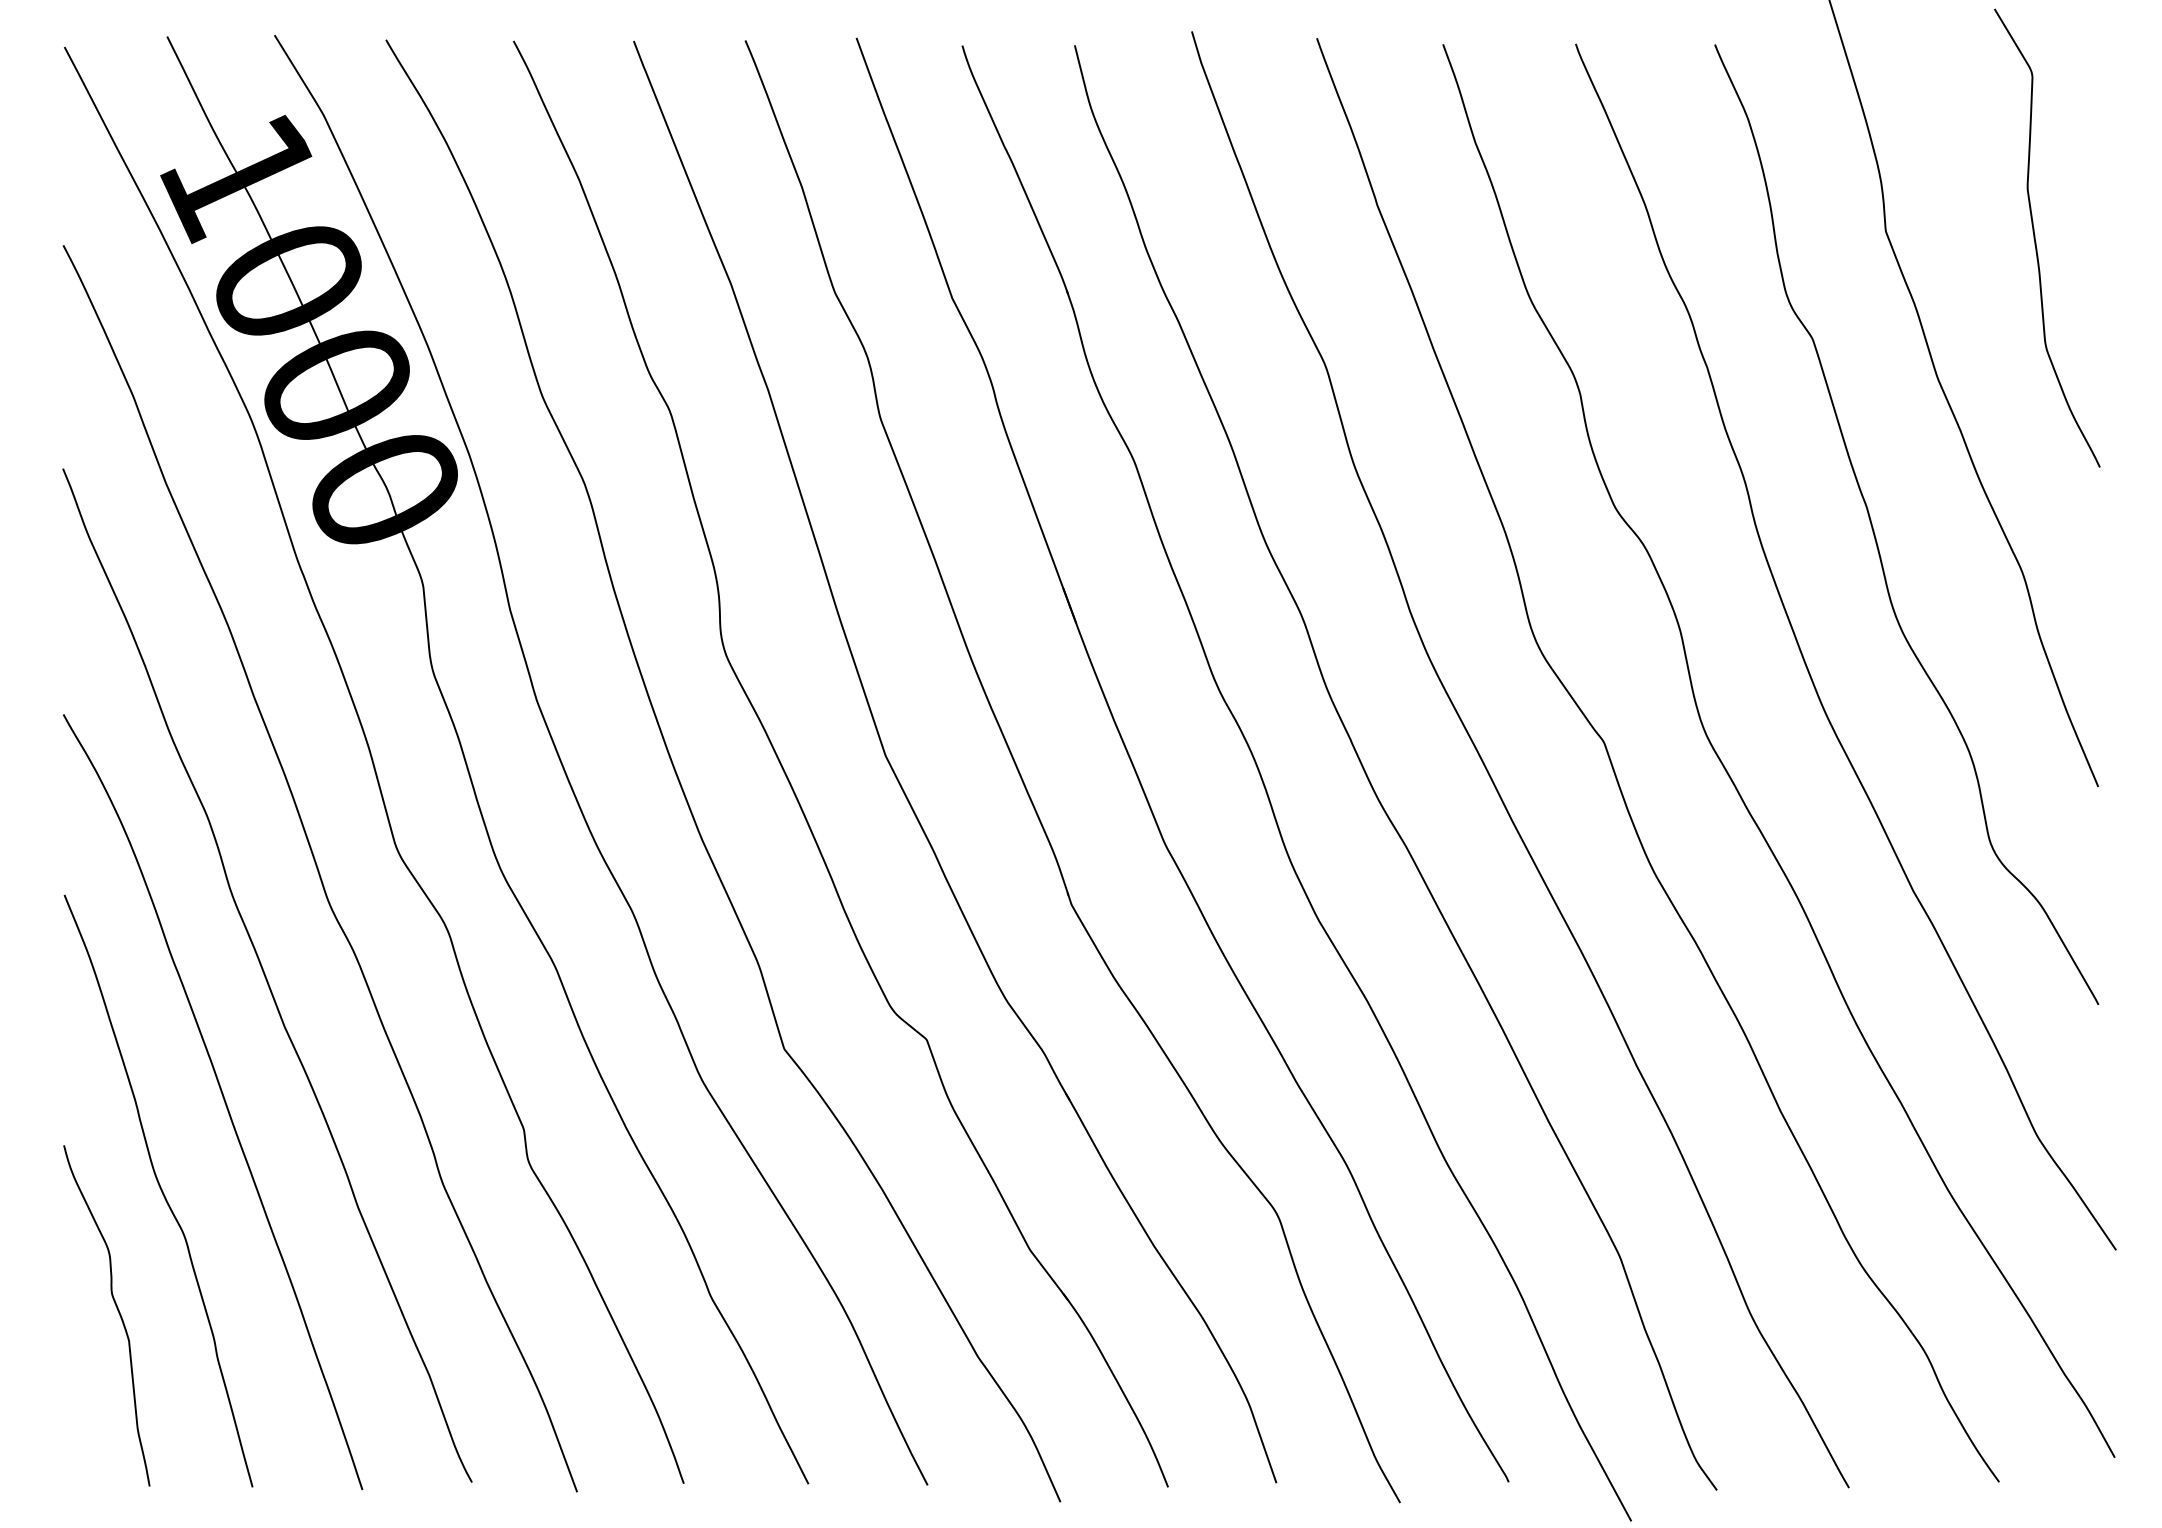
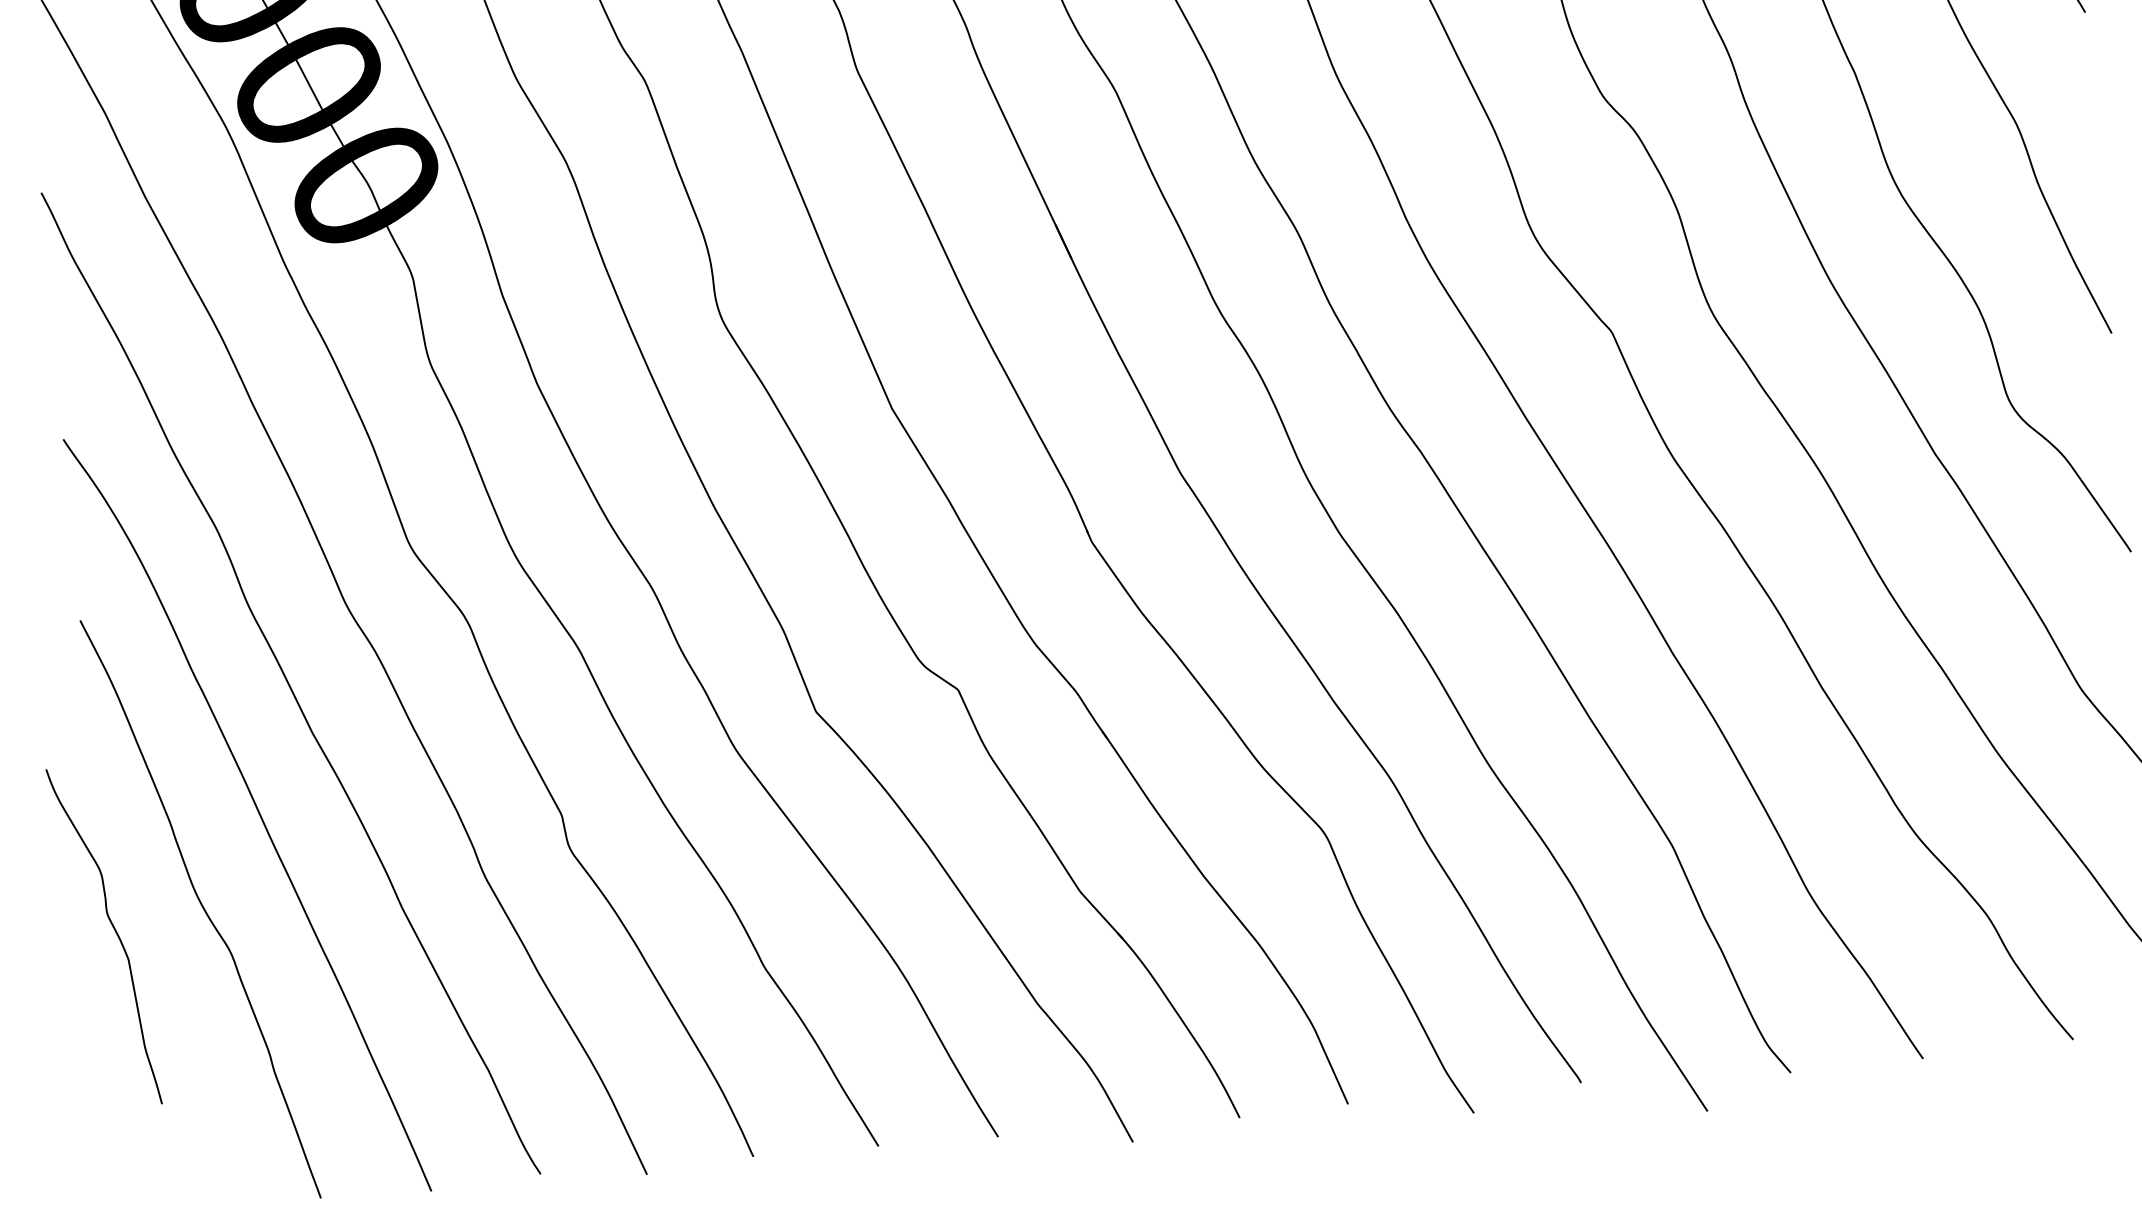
curve: (117, 1310) -> (114, 930), moved

